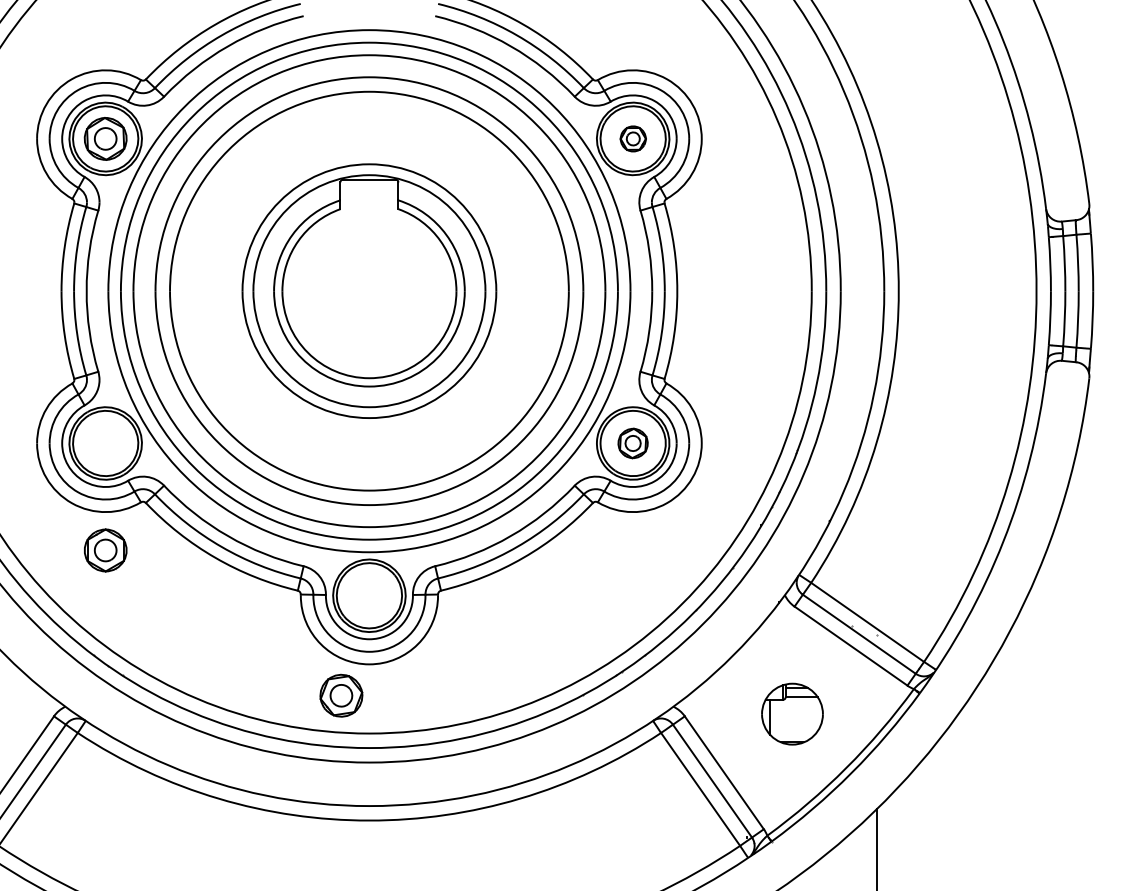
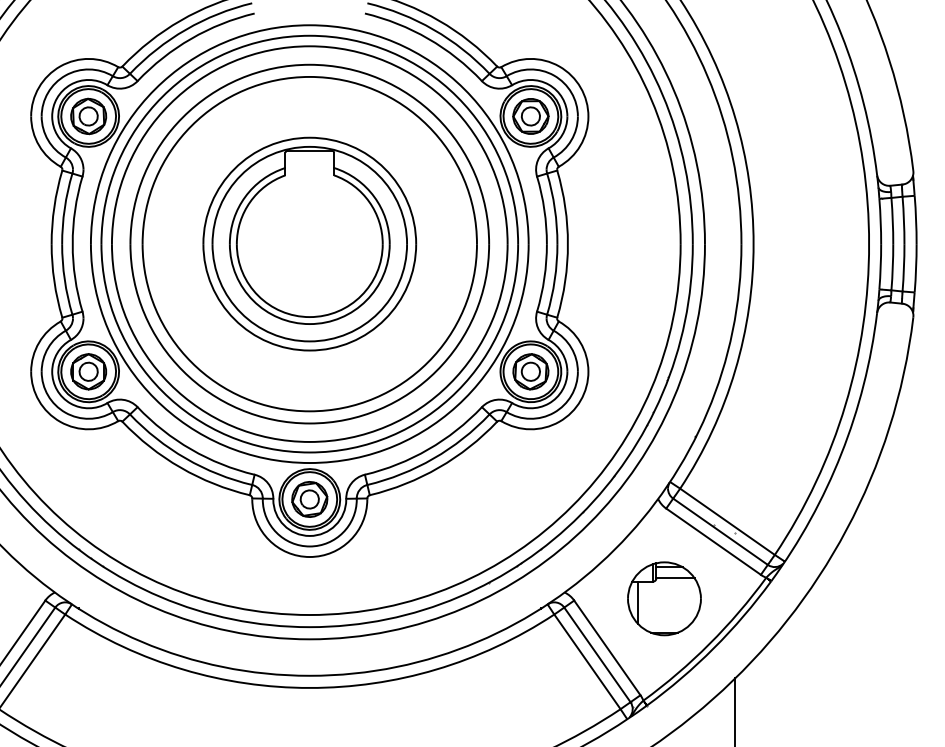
part: (633, 138) -> (531, 116), size x1.67
part: (632, 443) -> (530, 371), size x1.43
part: (105, 550) -> (88, 371), moved
part: (341, 695) -> (309, 499), moved
part: (792, 713) -> (664, 598), size x1.43

